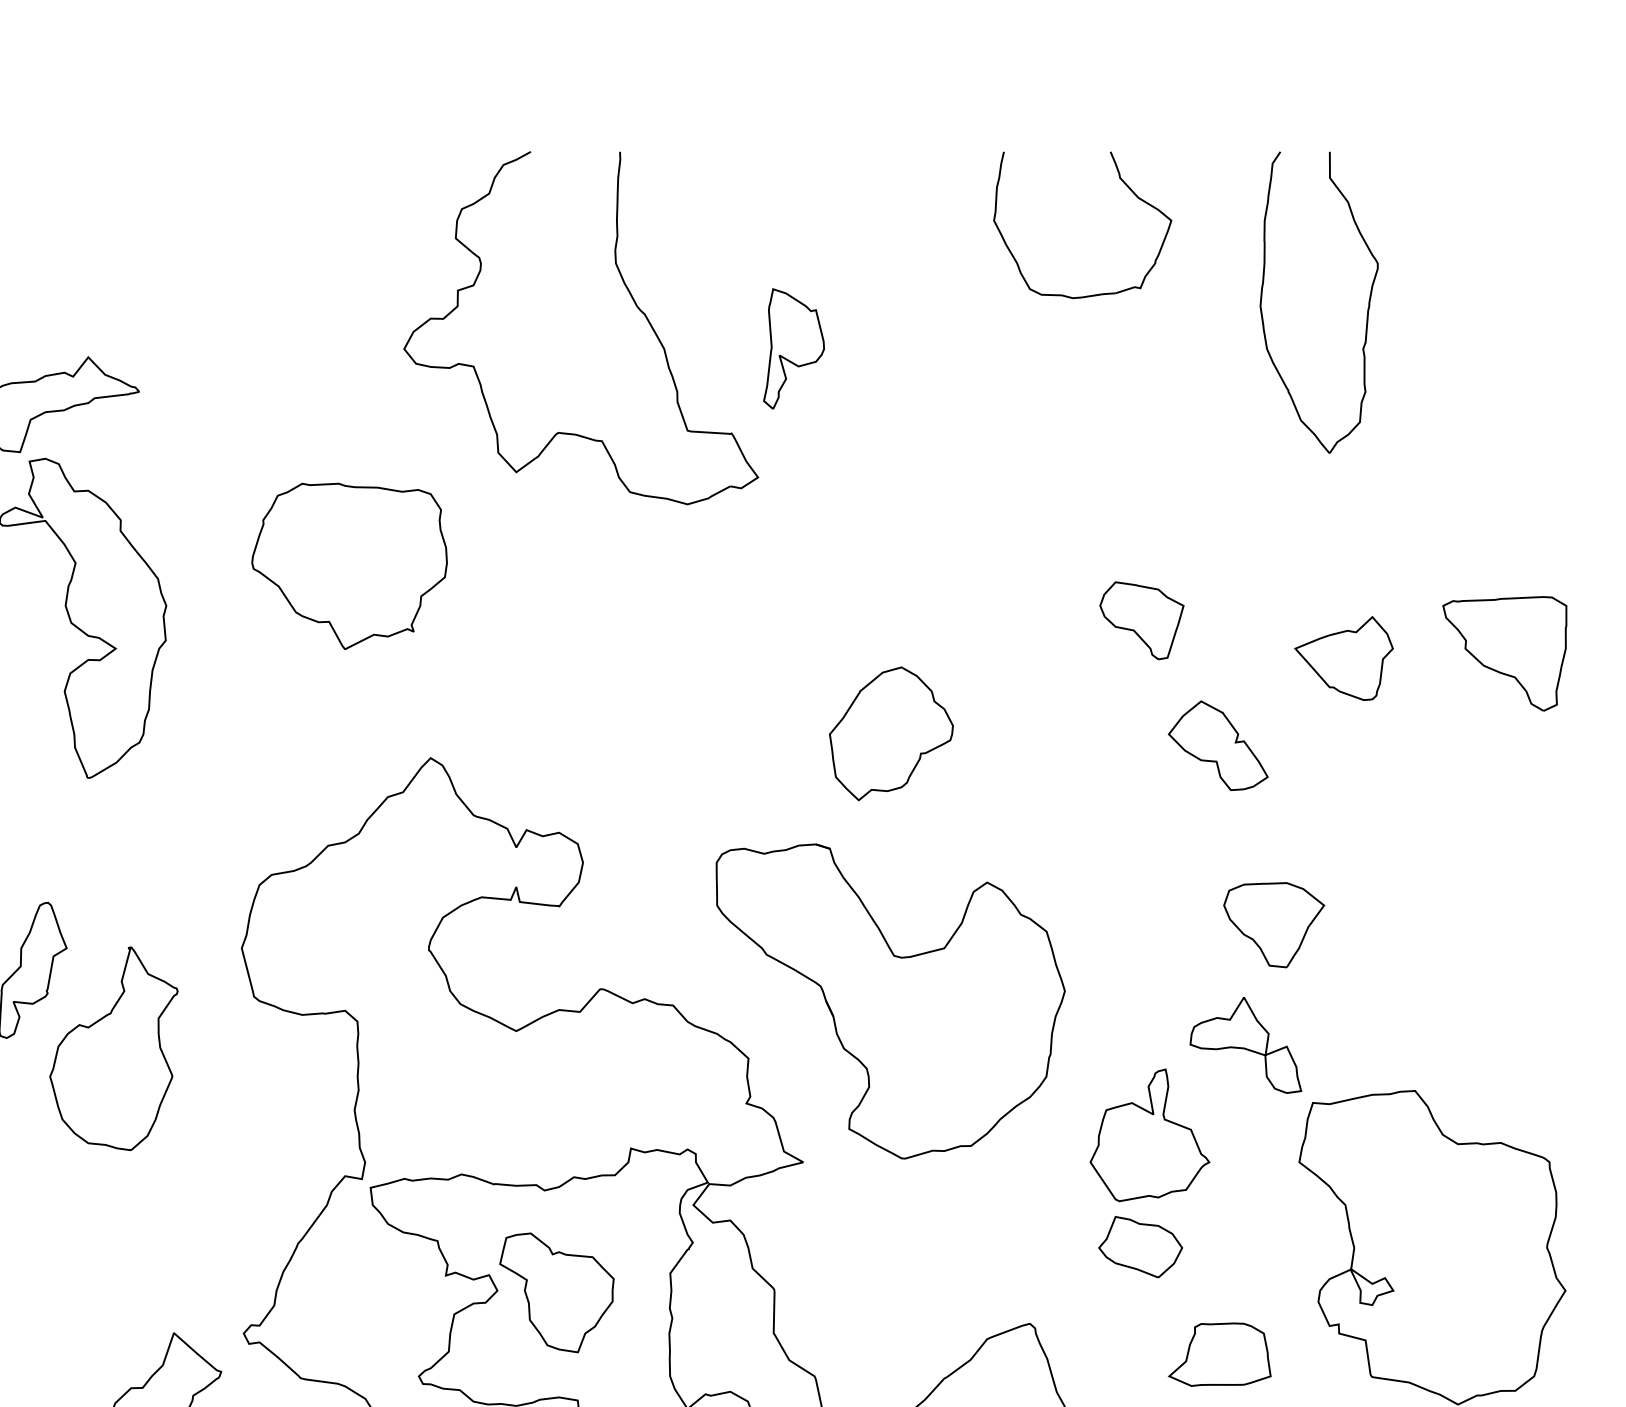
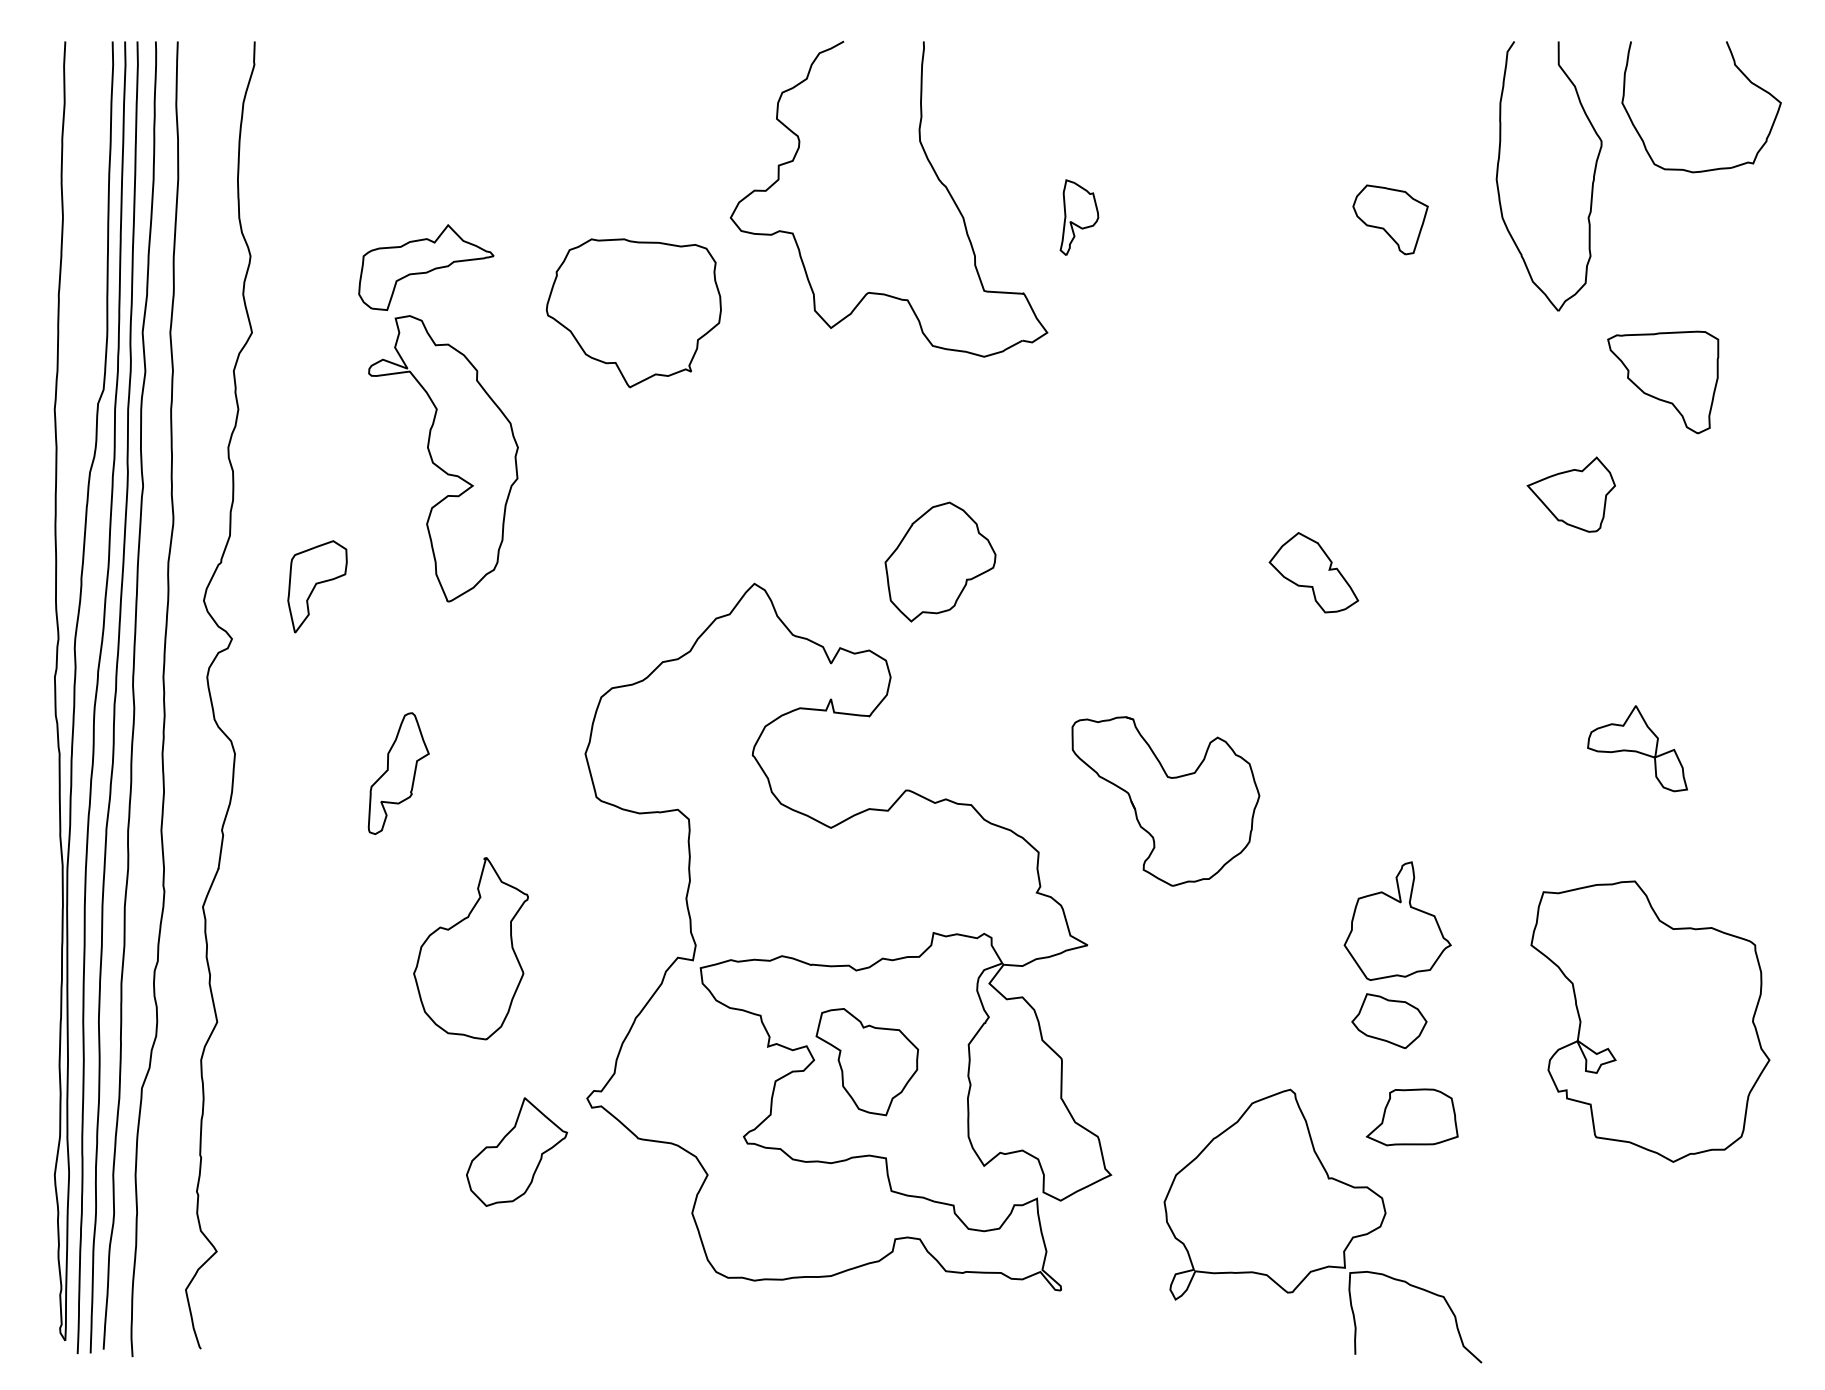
part: (1125, 185) -> (1739, 71), moved
part: (794, 348) -> (1079, 217), size x0.7
part: (349, 566) -> (633, 313), moved
part: (1141, 620) -> (1390, 219), moved
part: (1505, 653) -> (1663, 382), moved
part: (891, 733) -> (940, 561), moved
part: (1217, 745) -> (1313, 572), moved
part: (1273, 924) -> (1508, 732), removed
part: (890, 1001) -> (1165, 801), size x0.6
part: (1245, 1045) -> (1637, 748), moved
part: (113, 1048) -> (470, 948), moved
part: (1218, 1354) -> (1411, 1117), moved

